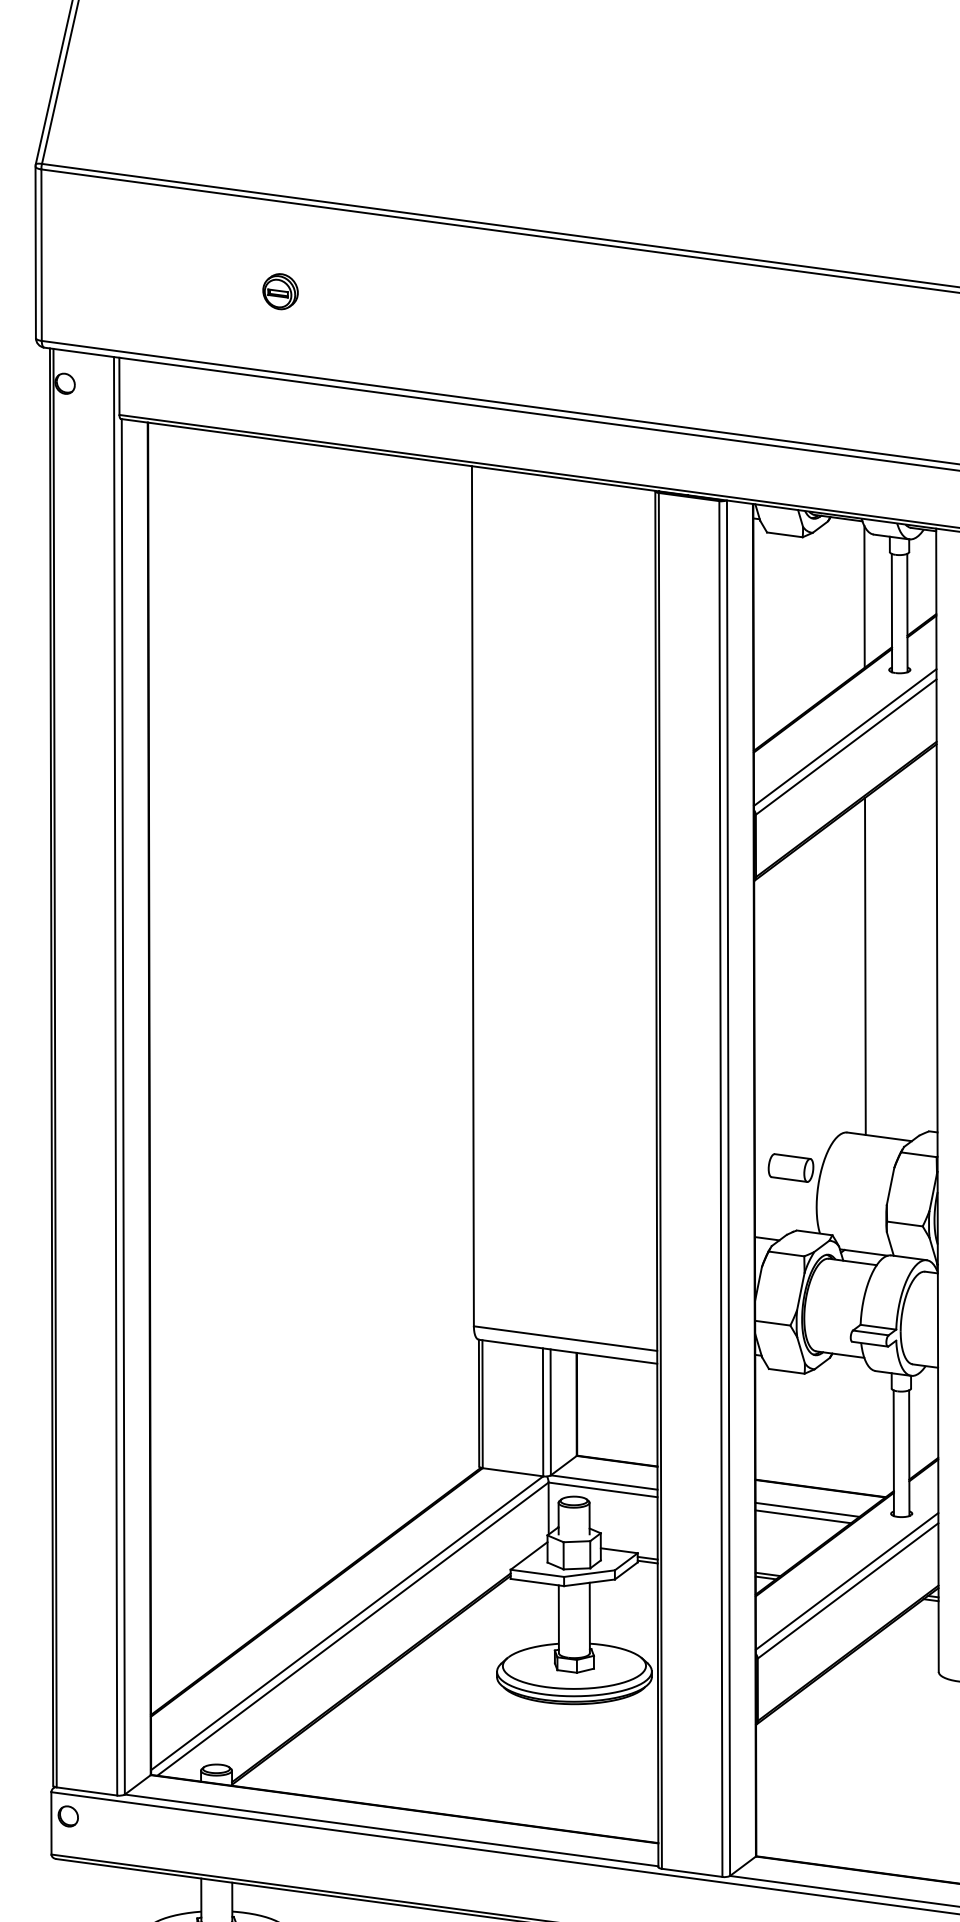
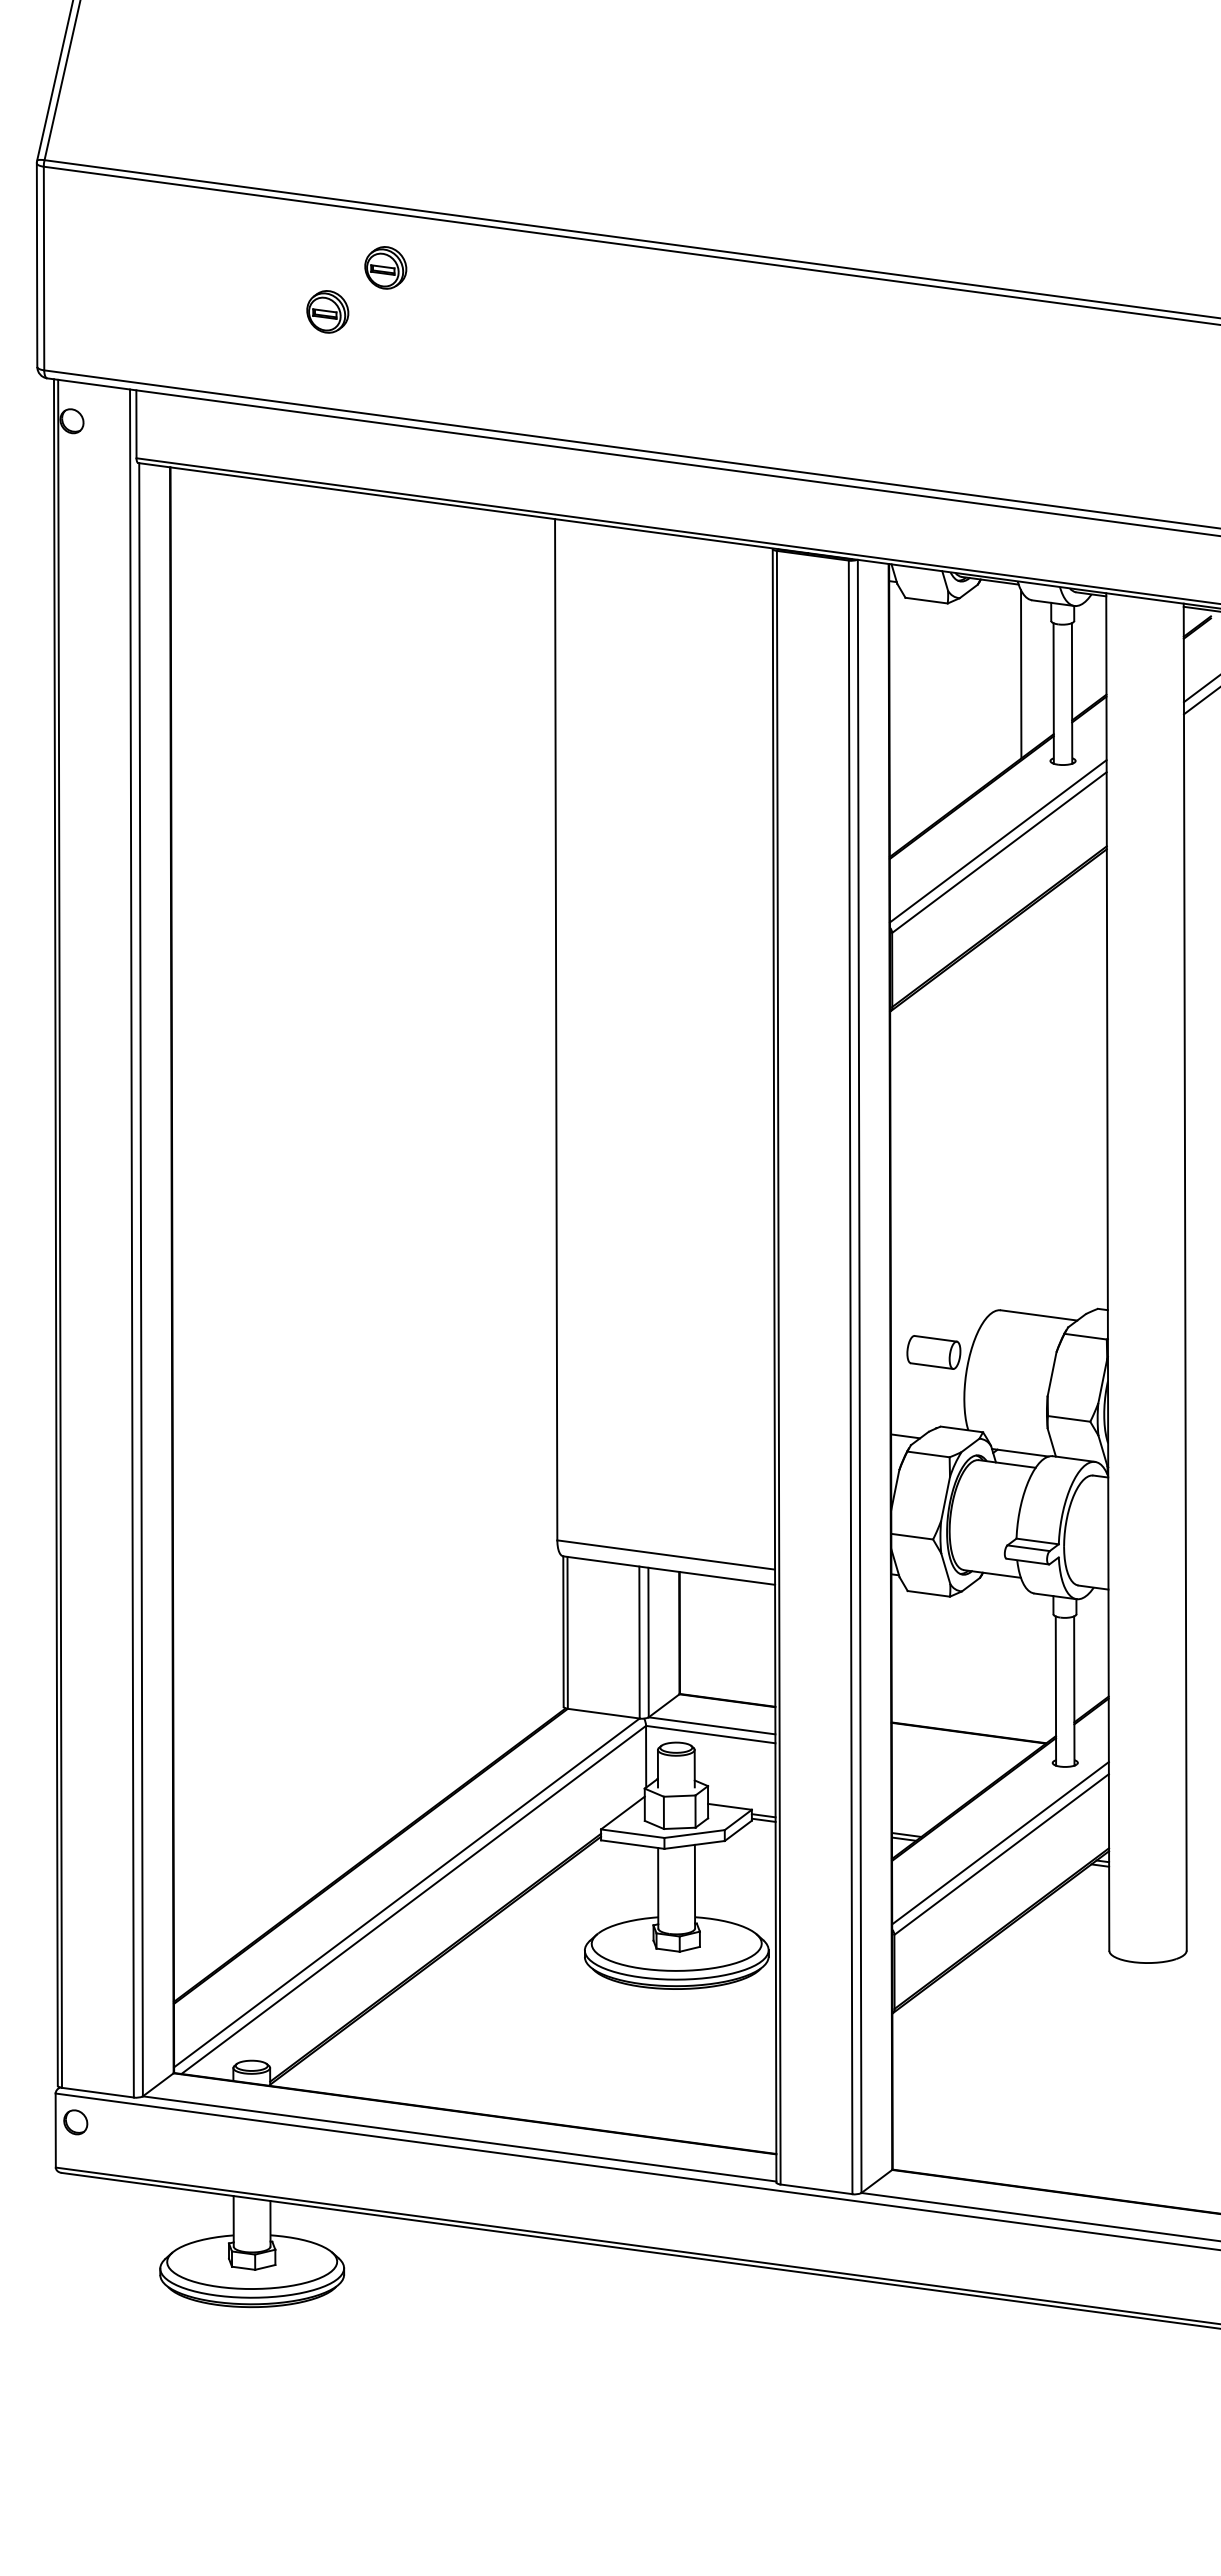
part: (329, 254) -> (385, 267), added
line: (864, 966) -> (1021, 1113), removed
line: (807, 1510) -> (953, 1758), removed
line: (803, 1516) -> (948, 1766), removed

